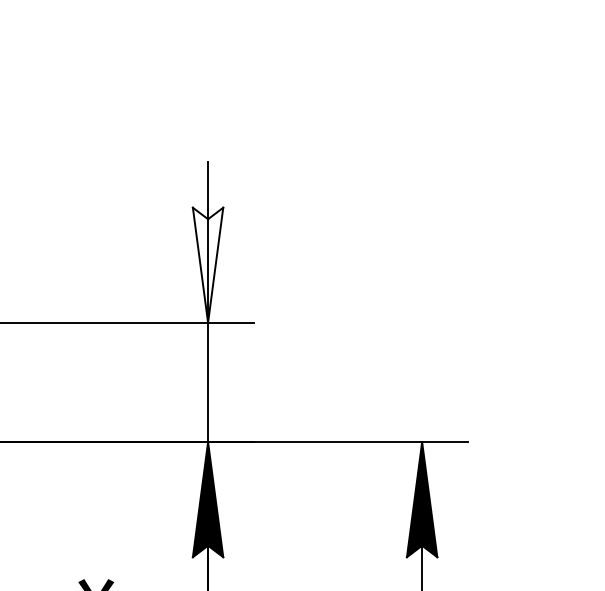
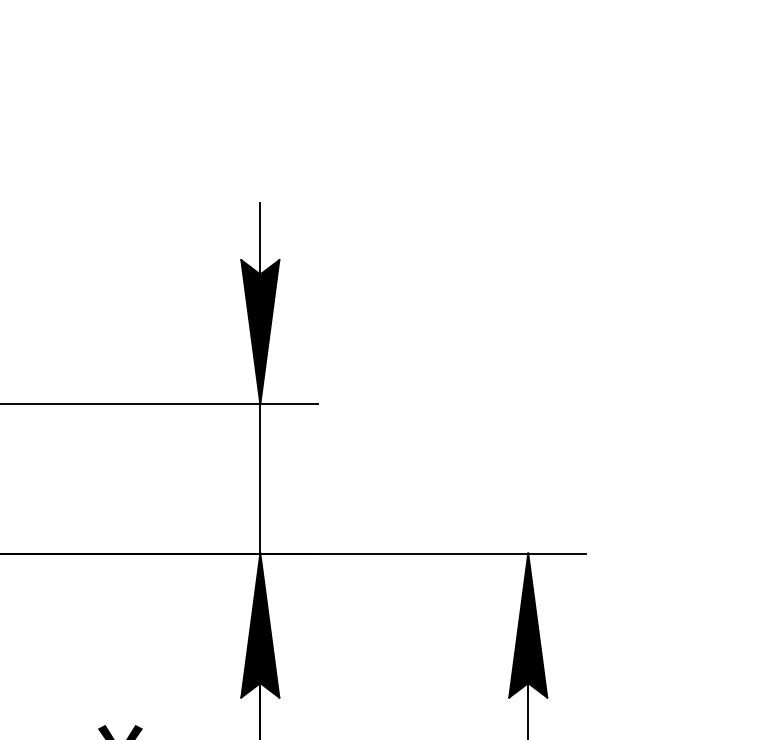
fill: (208, 265) -> (260, 332), added

